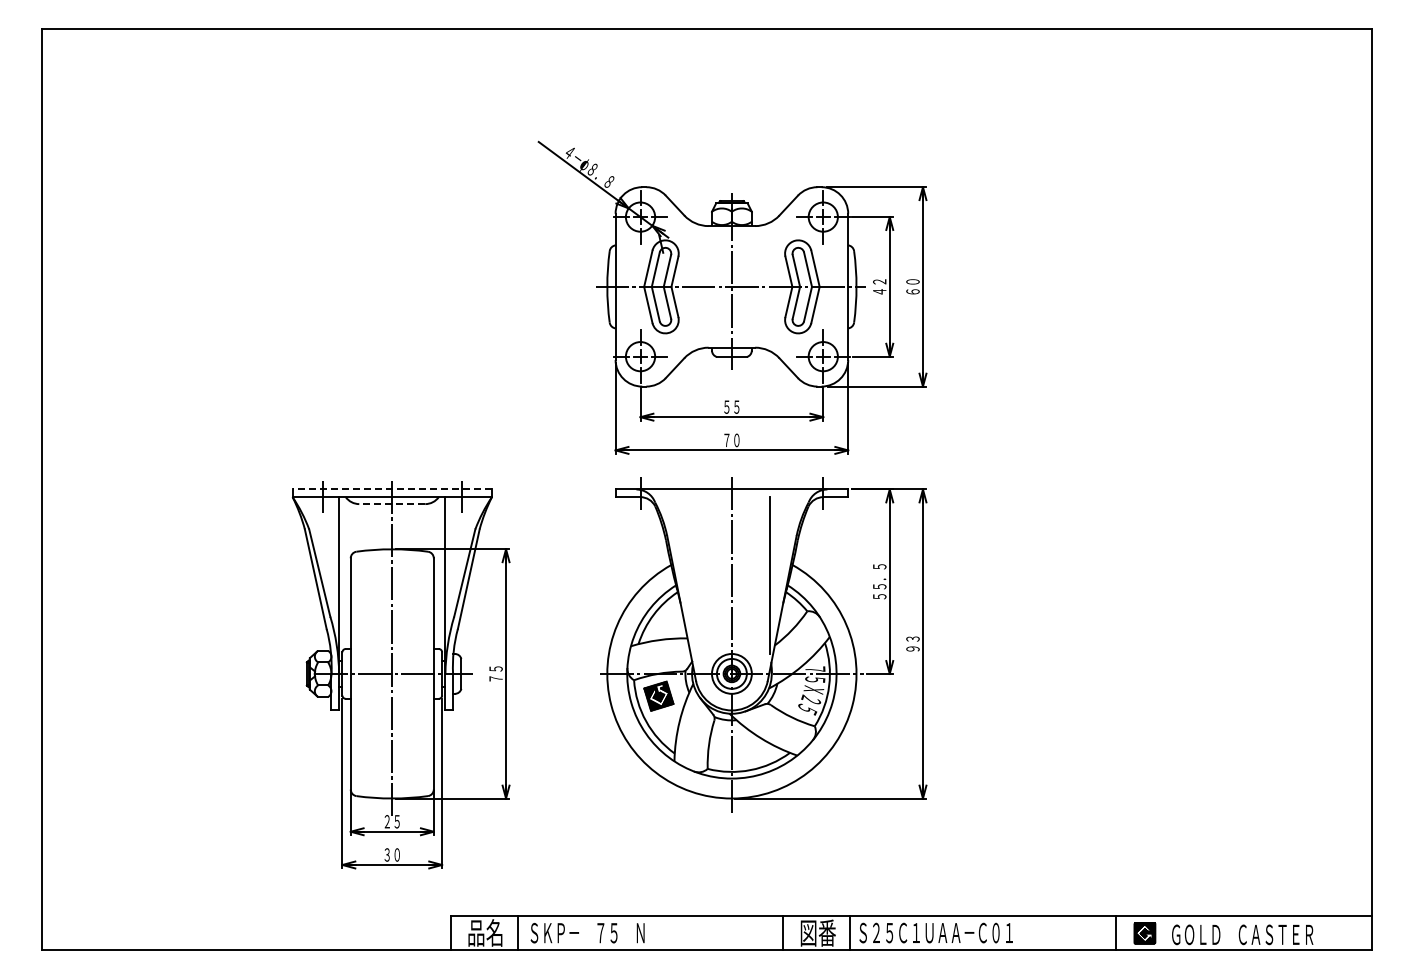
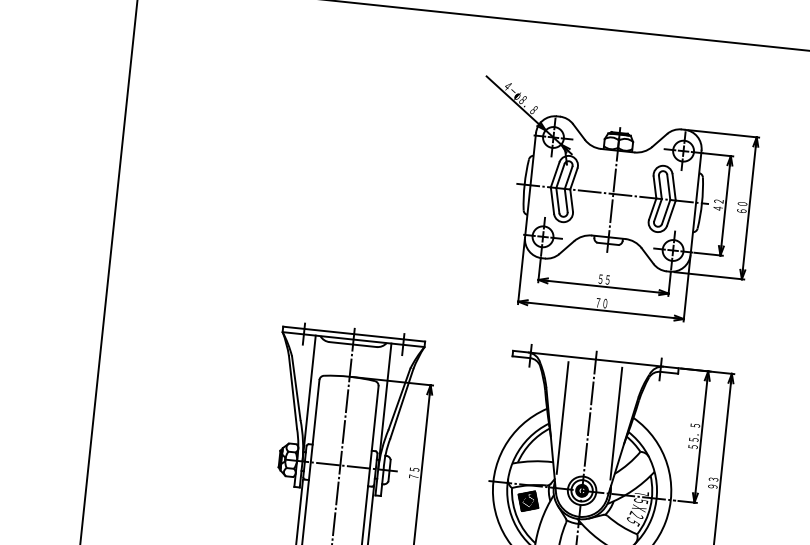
part: (732, 297) -> (612, 201), moved
line: (392, 489) -> (354, 334), dashed -> solid
line: (392, 504) -> (353, 344), dashed -> solid
line: (694, 575) -> (562, 417), added

